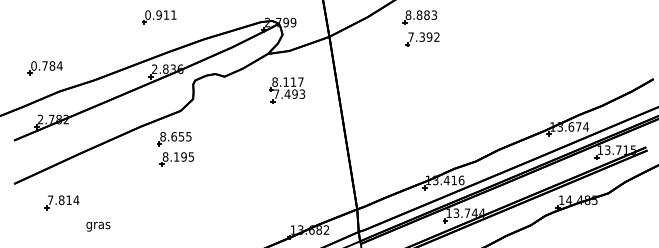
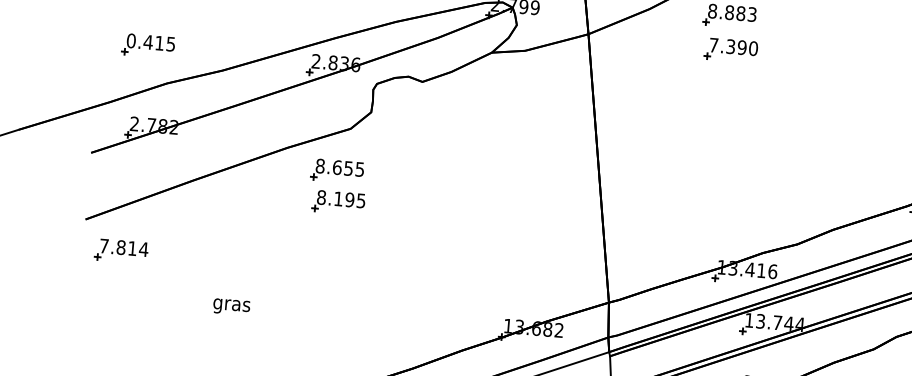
text: (436, 36) -> (752, 47), 7.392 -> 7.390
text: (52, 65) -> (159, 42), 0.784 -> 0.415
part: (287, 90) -> (517, 111), removed
part: (61, 202) -> (120, 251), moved
text: (98, 226) -> (231, 306), moved

